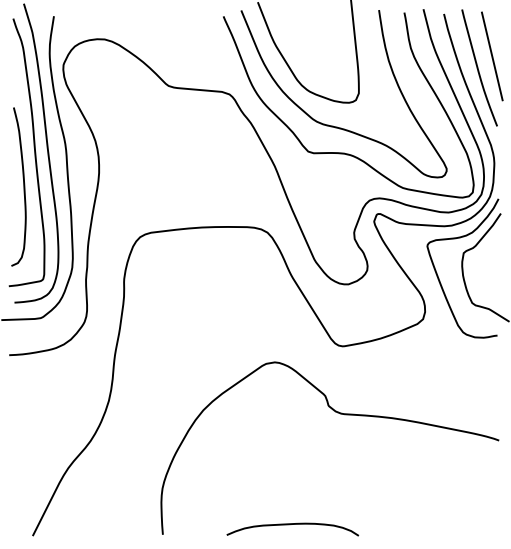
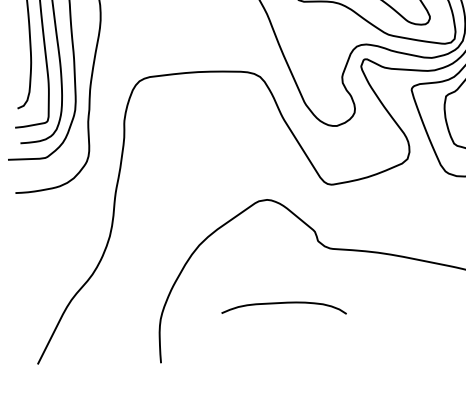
curve: (290, 525) -> (281, 304), moved

